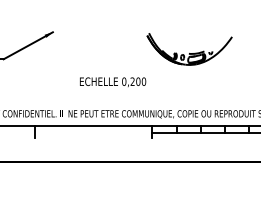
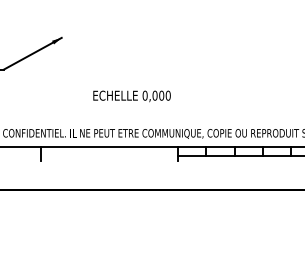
part: (189, 49) -> (221, 57), removed
text: (132, 81) -> (154, 95), 0,200 -> 0,000

